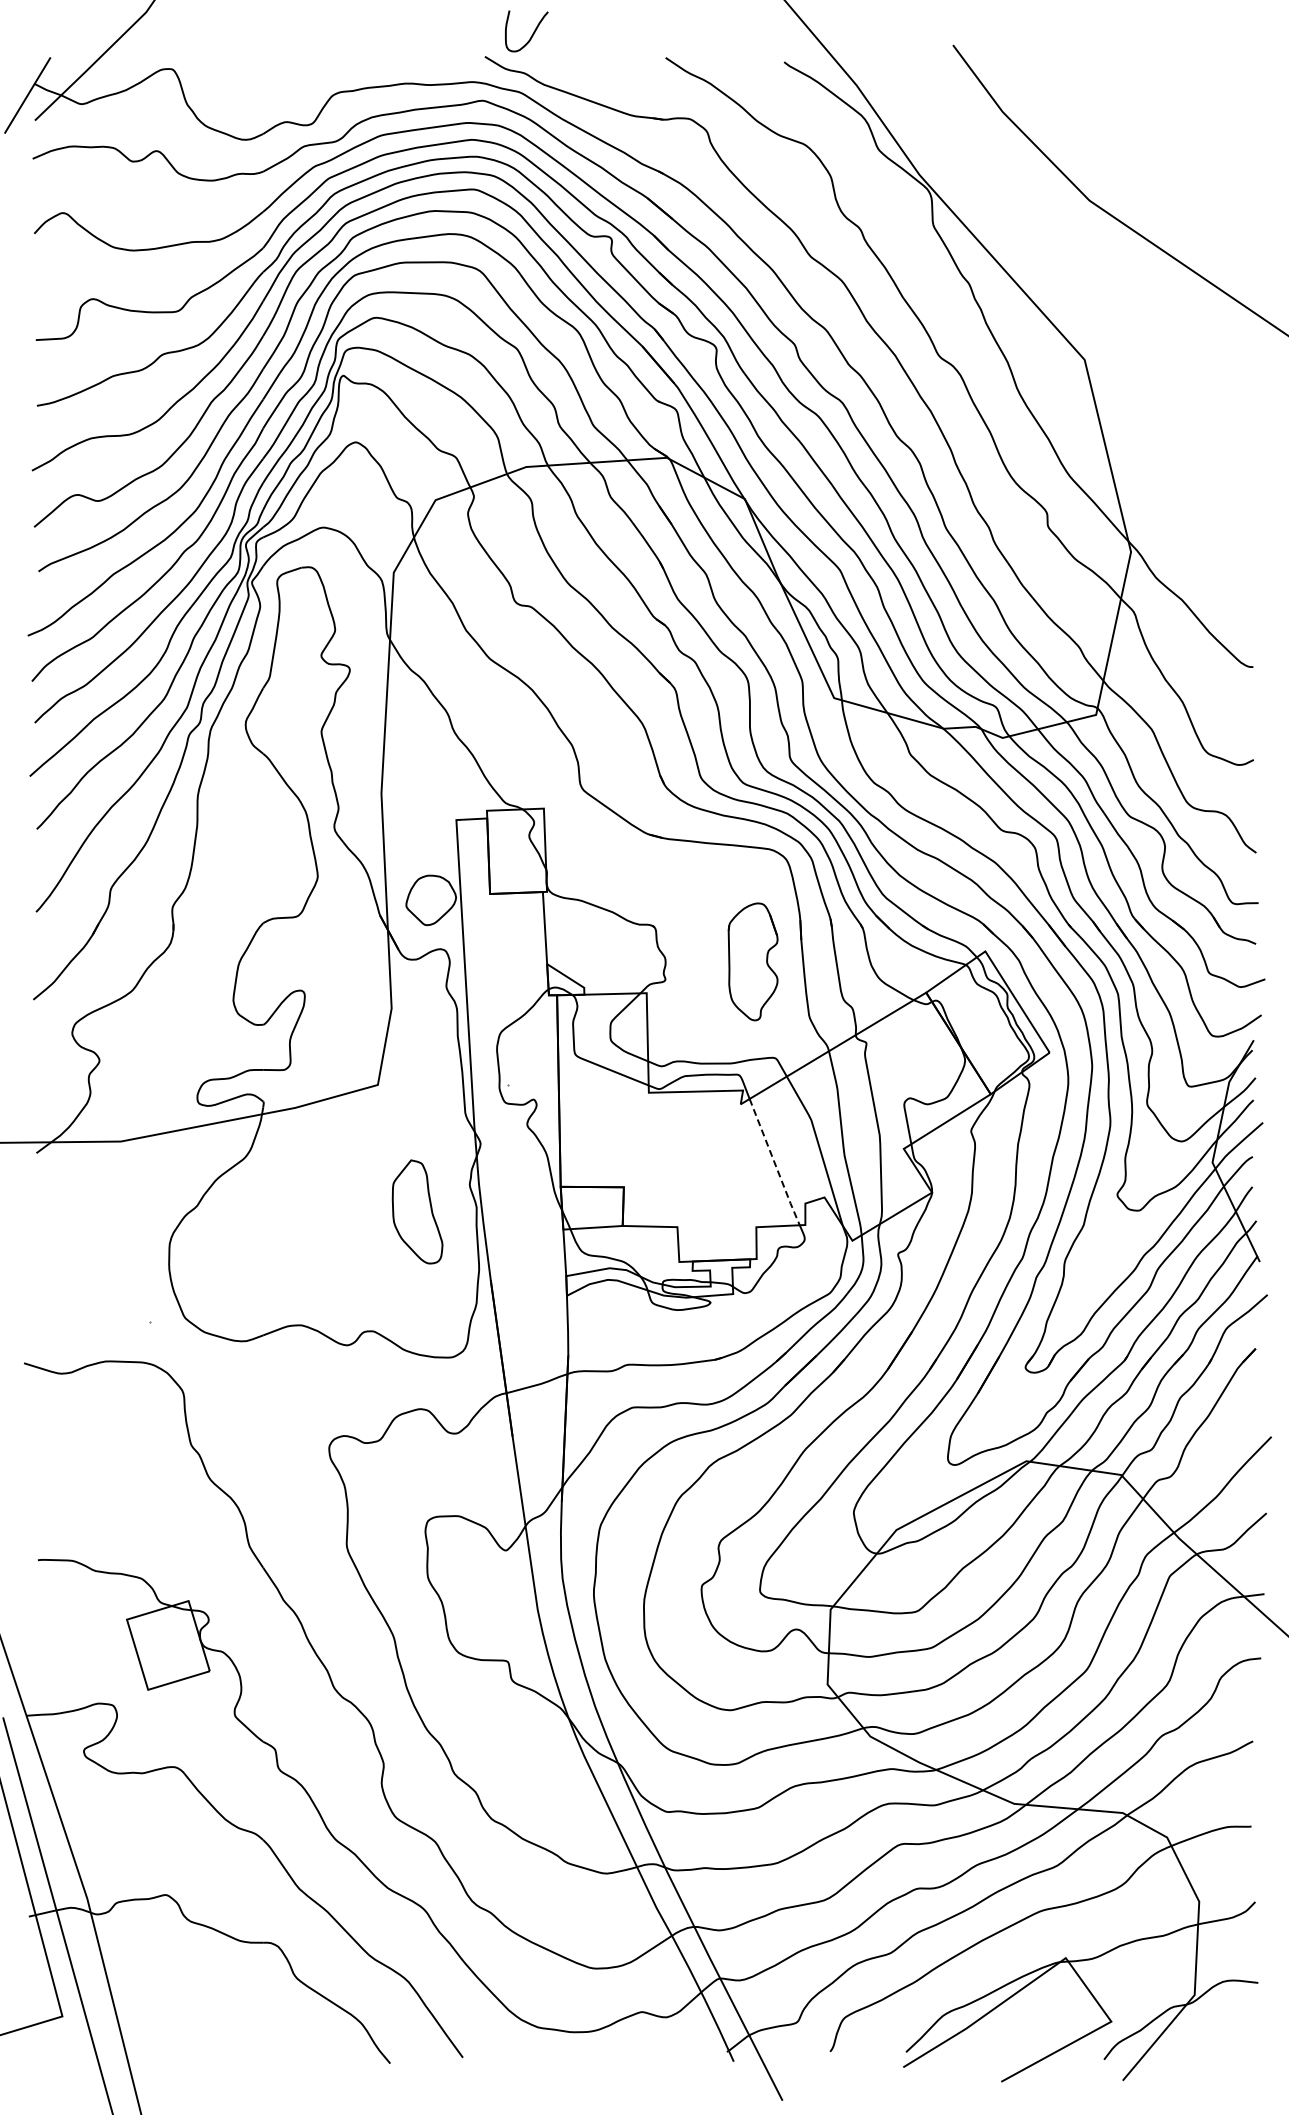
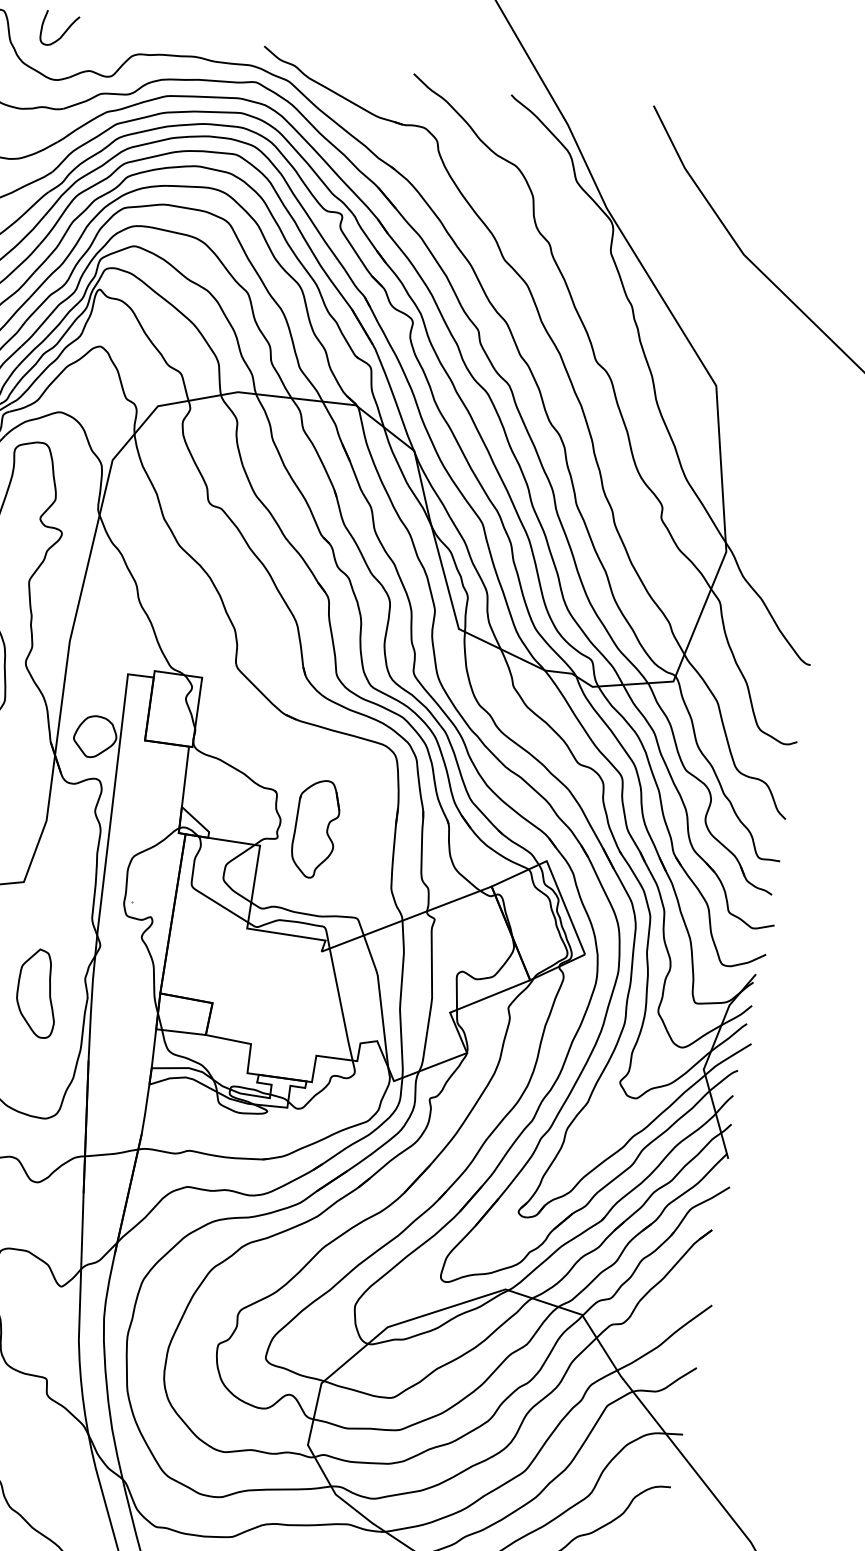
curve: (532, 33) -> (63, 32), moved
part: (752, 961) -> (315, 828), moved
line: (774, 1162) -> (340, 1004), dashed -> solid

